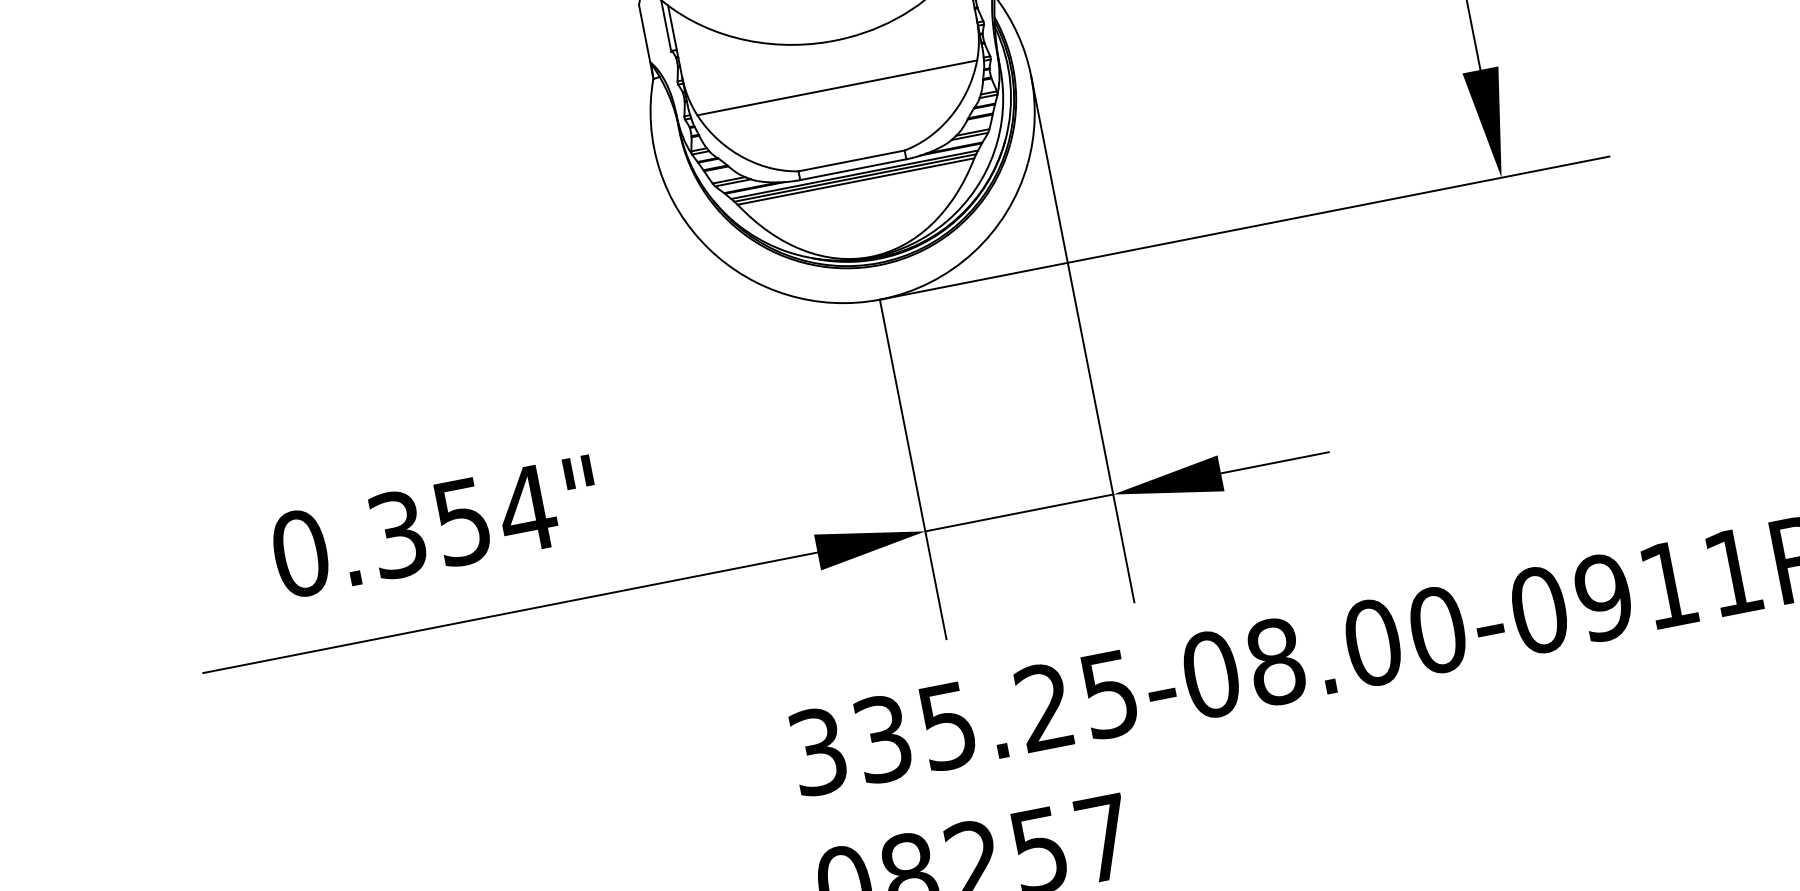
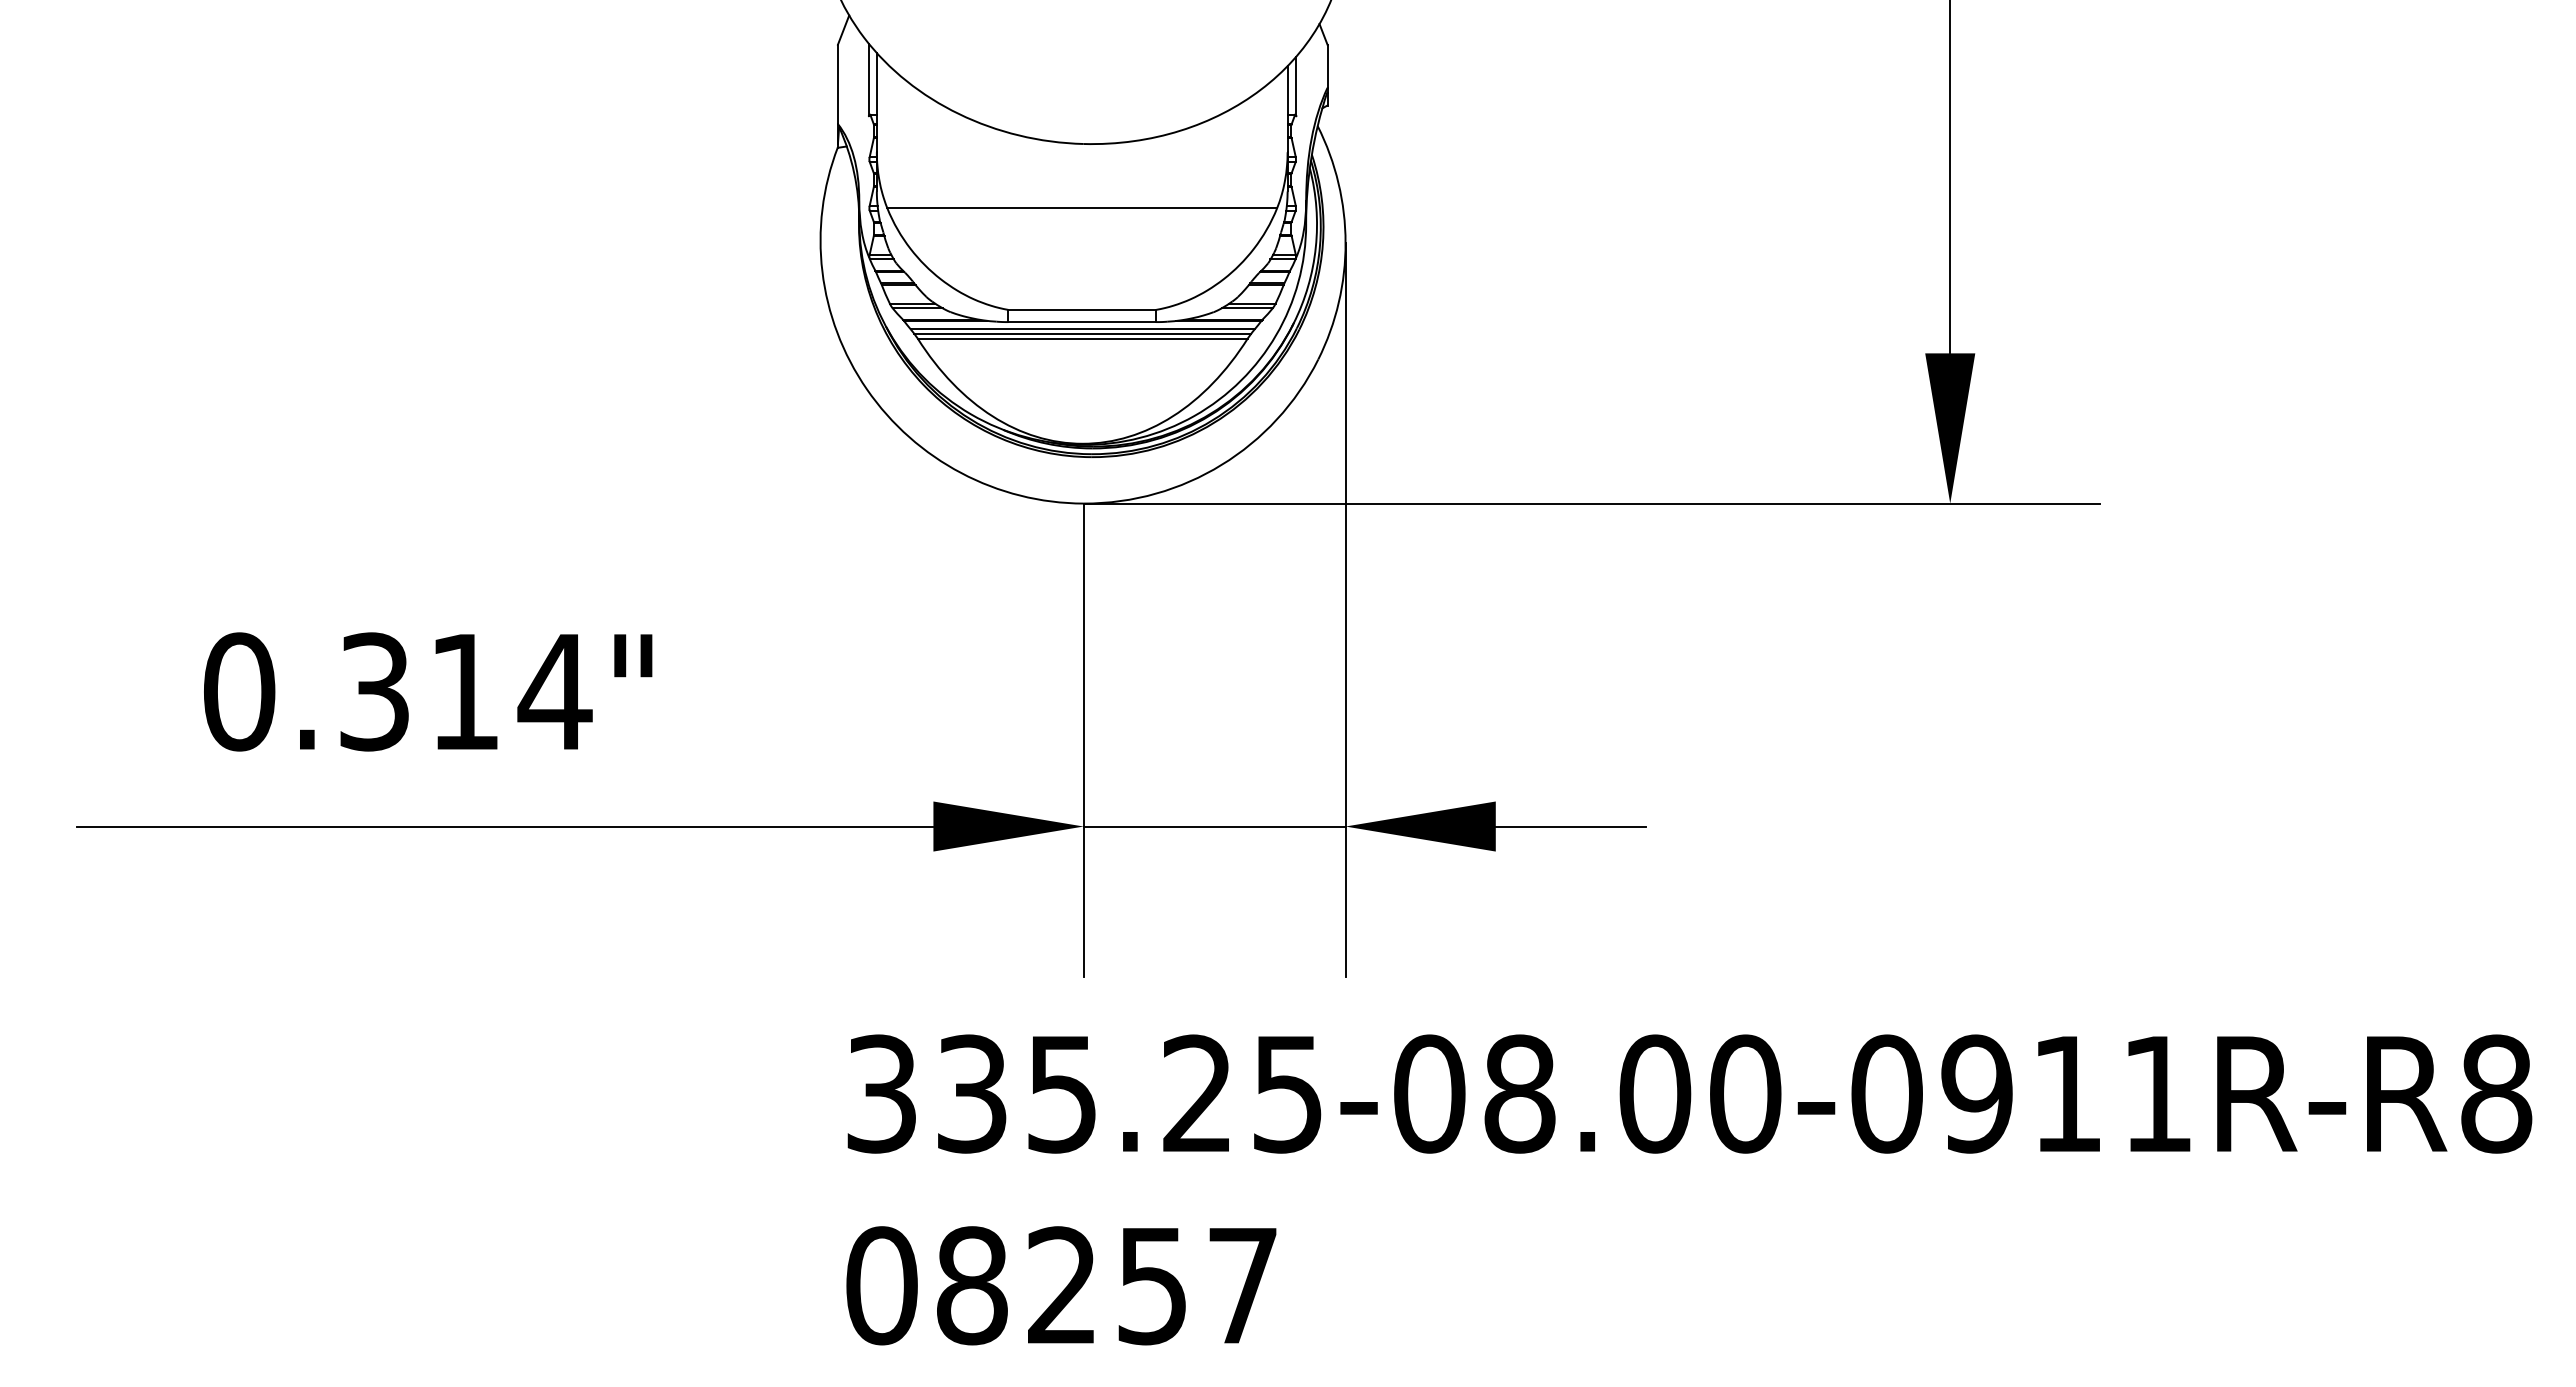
text: (462, 522) -> (464, 692), 0.354" -> 0.314"

